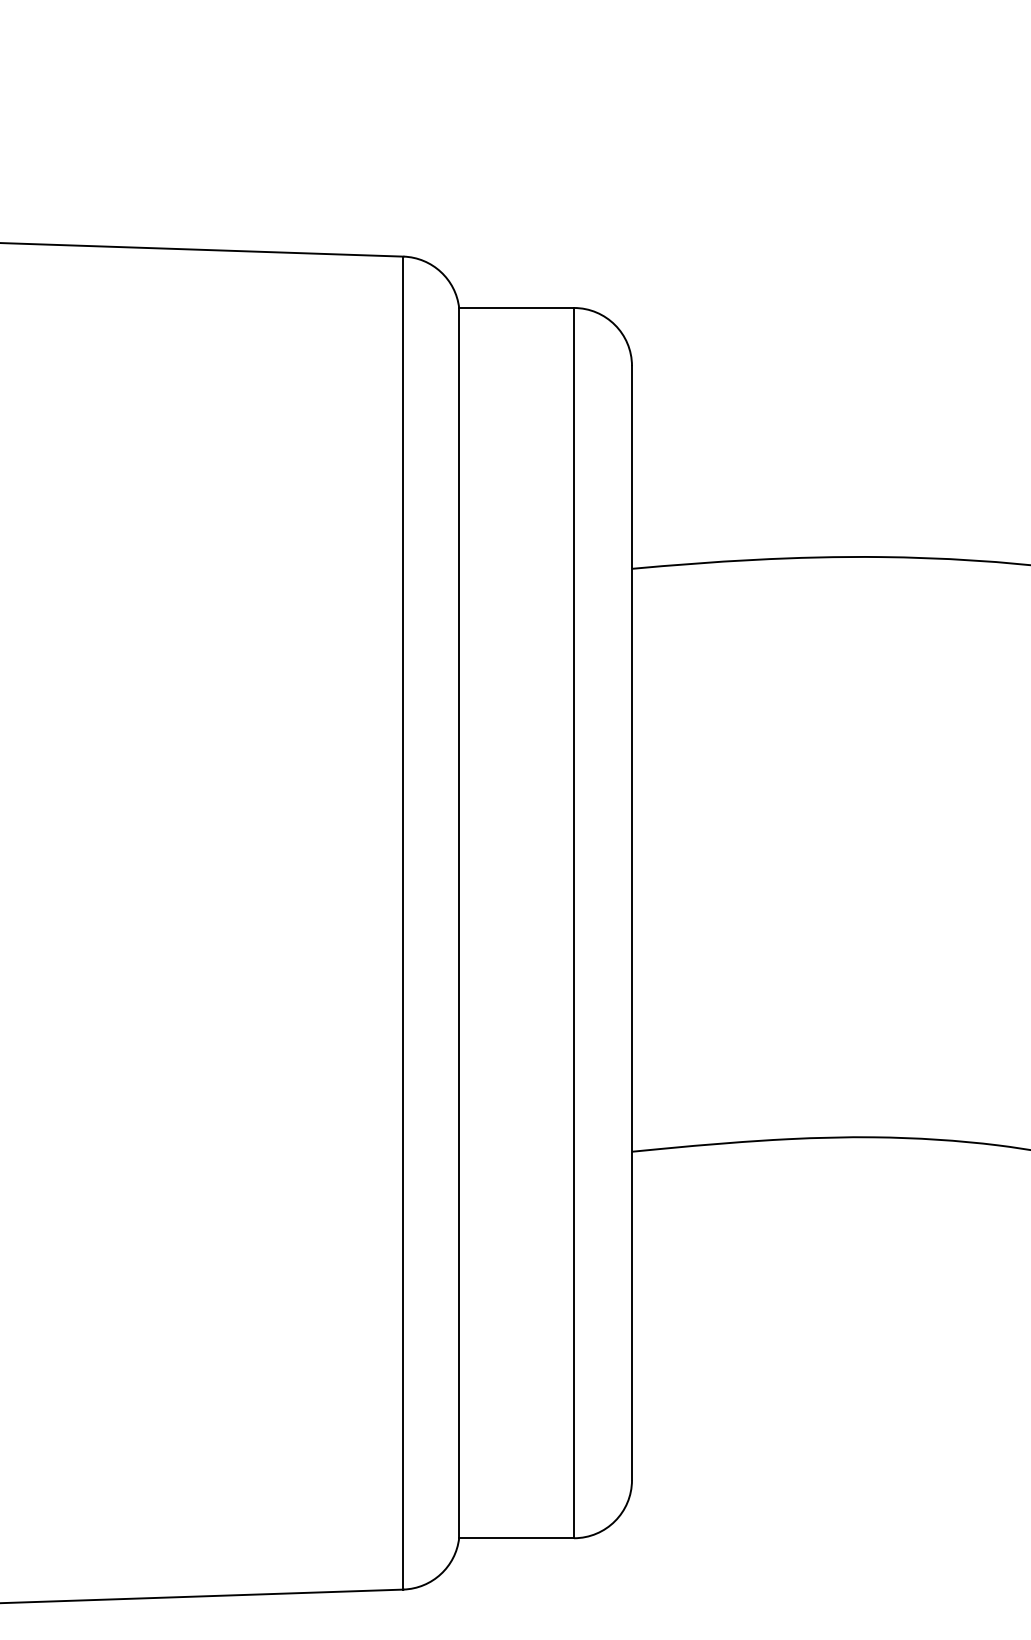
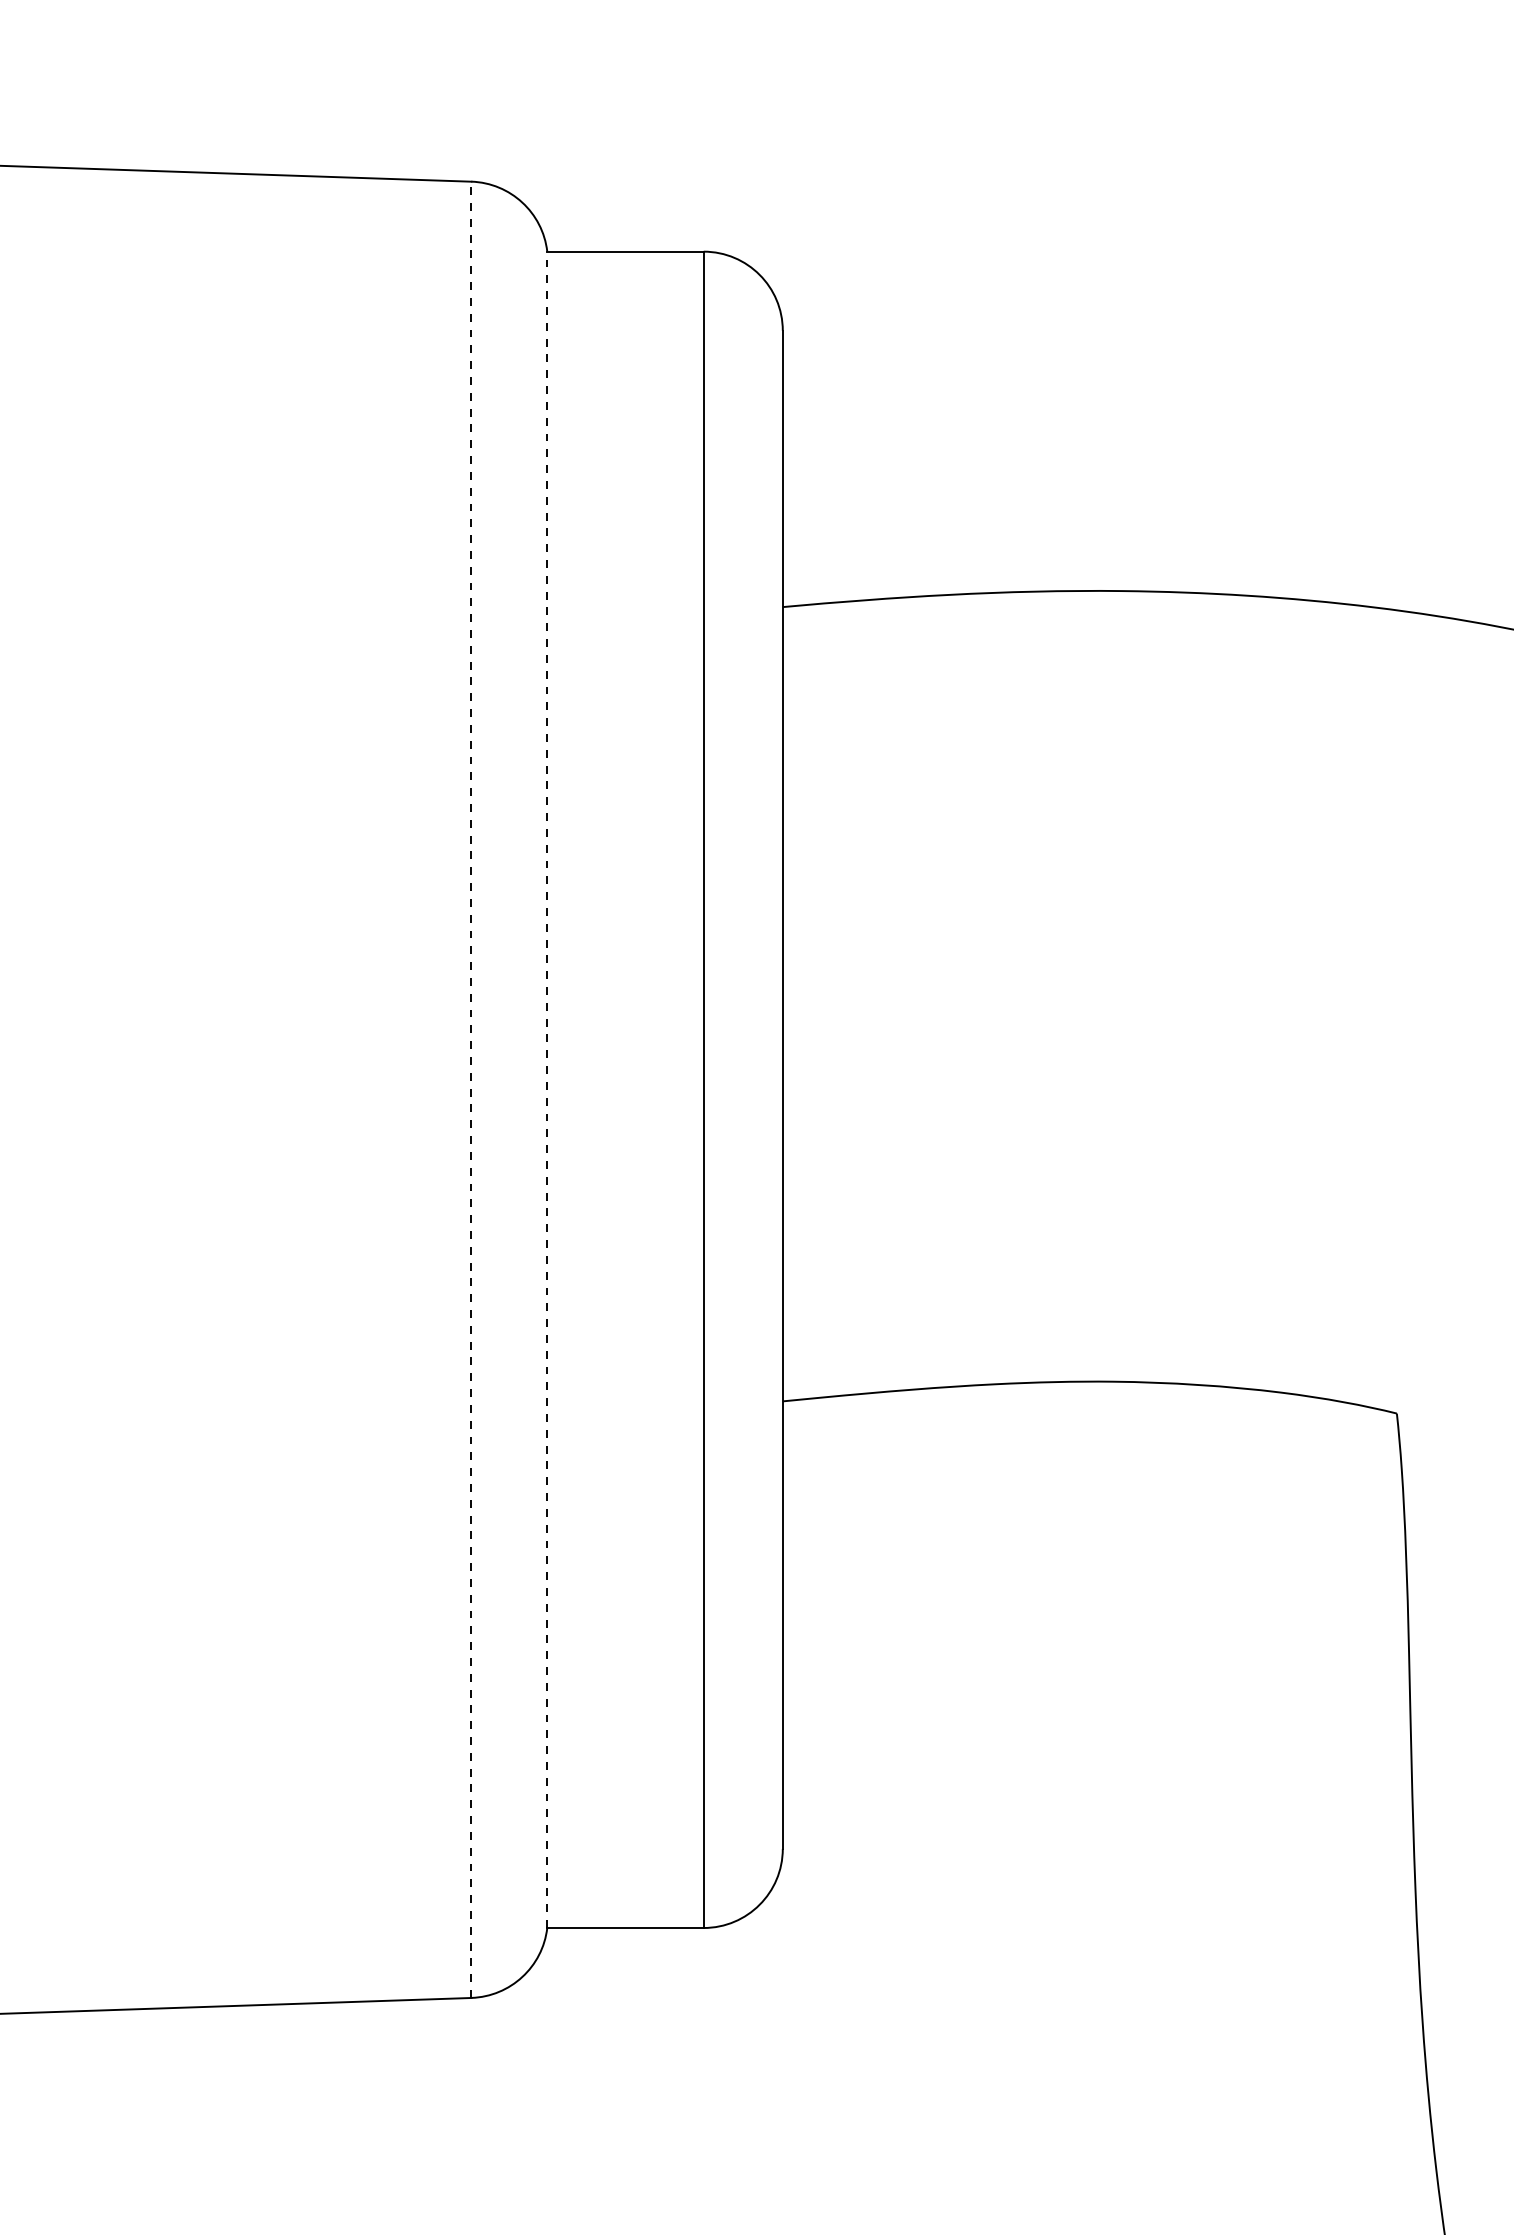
line: (403, 922) -> (471, 1089), solid -> dashed
line: (459, 922) -> (547, 1089), solid -> dashed

